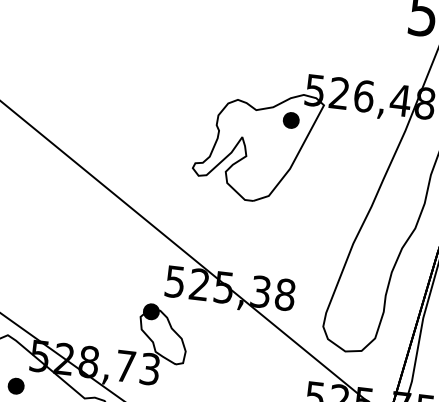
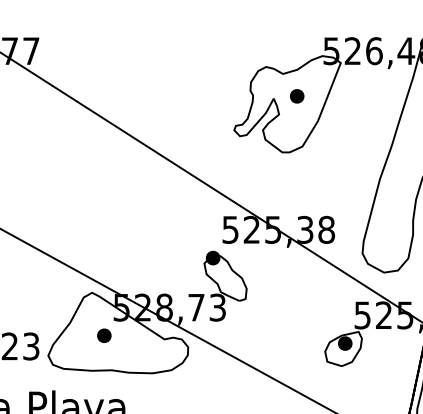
part: (291, 120) -> (297, 96), moved

